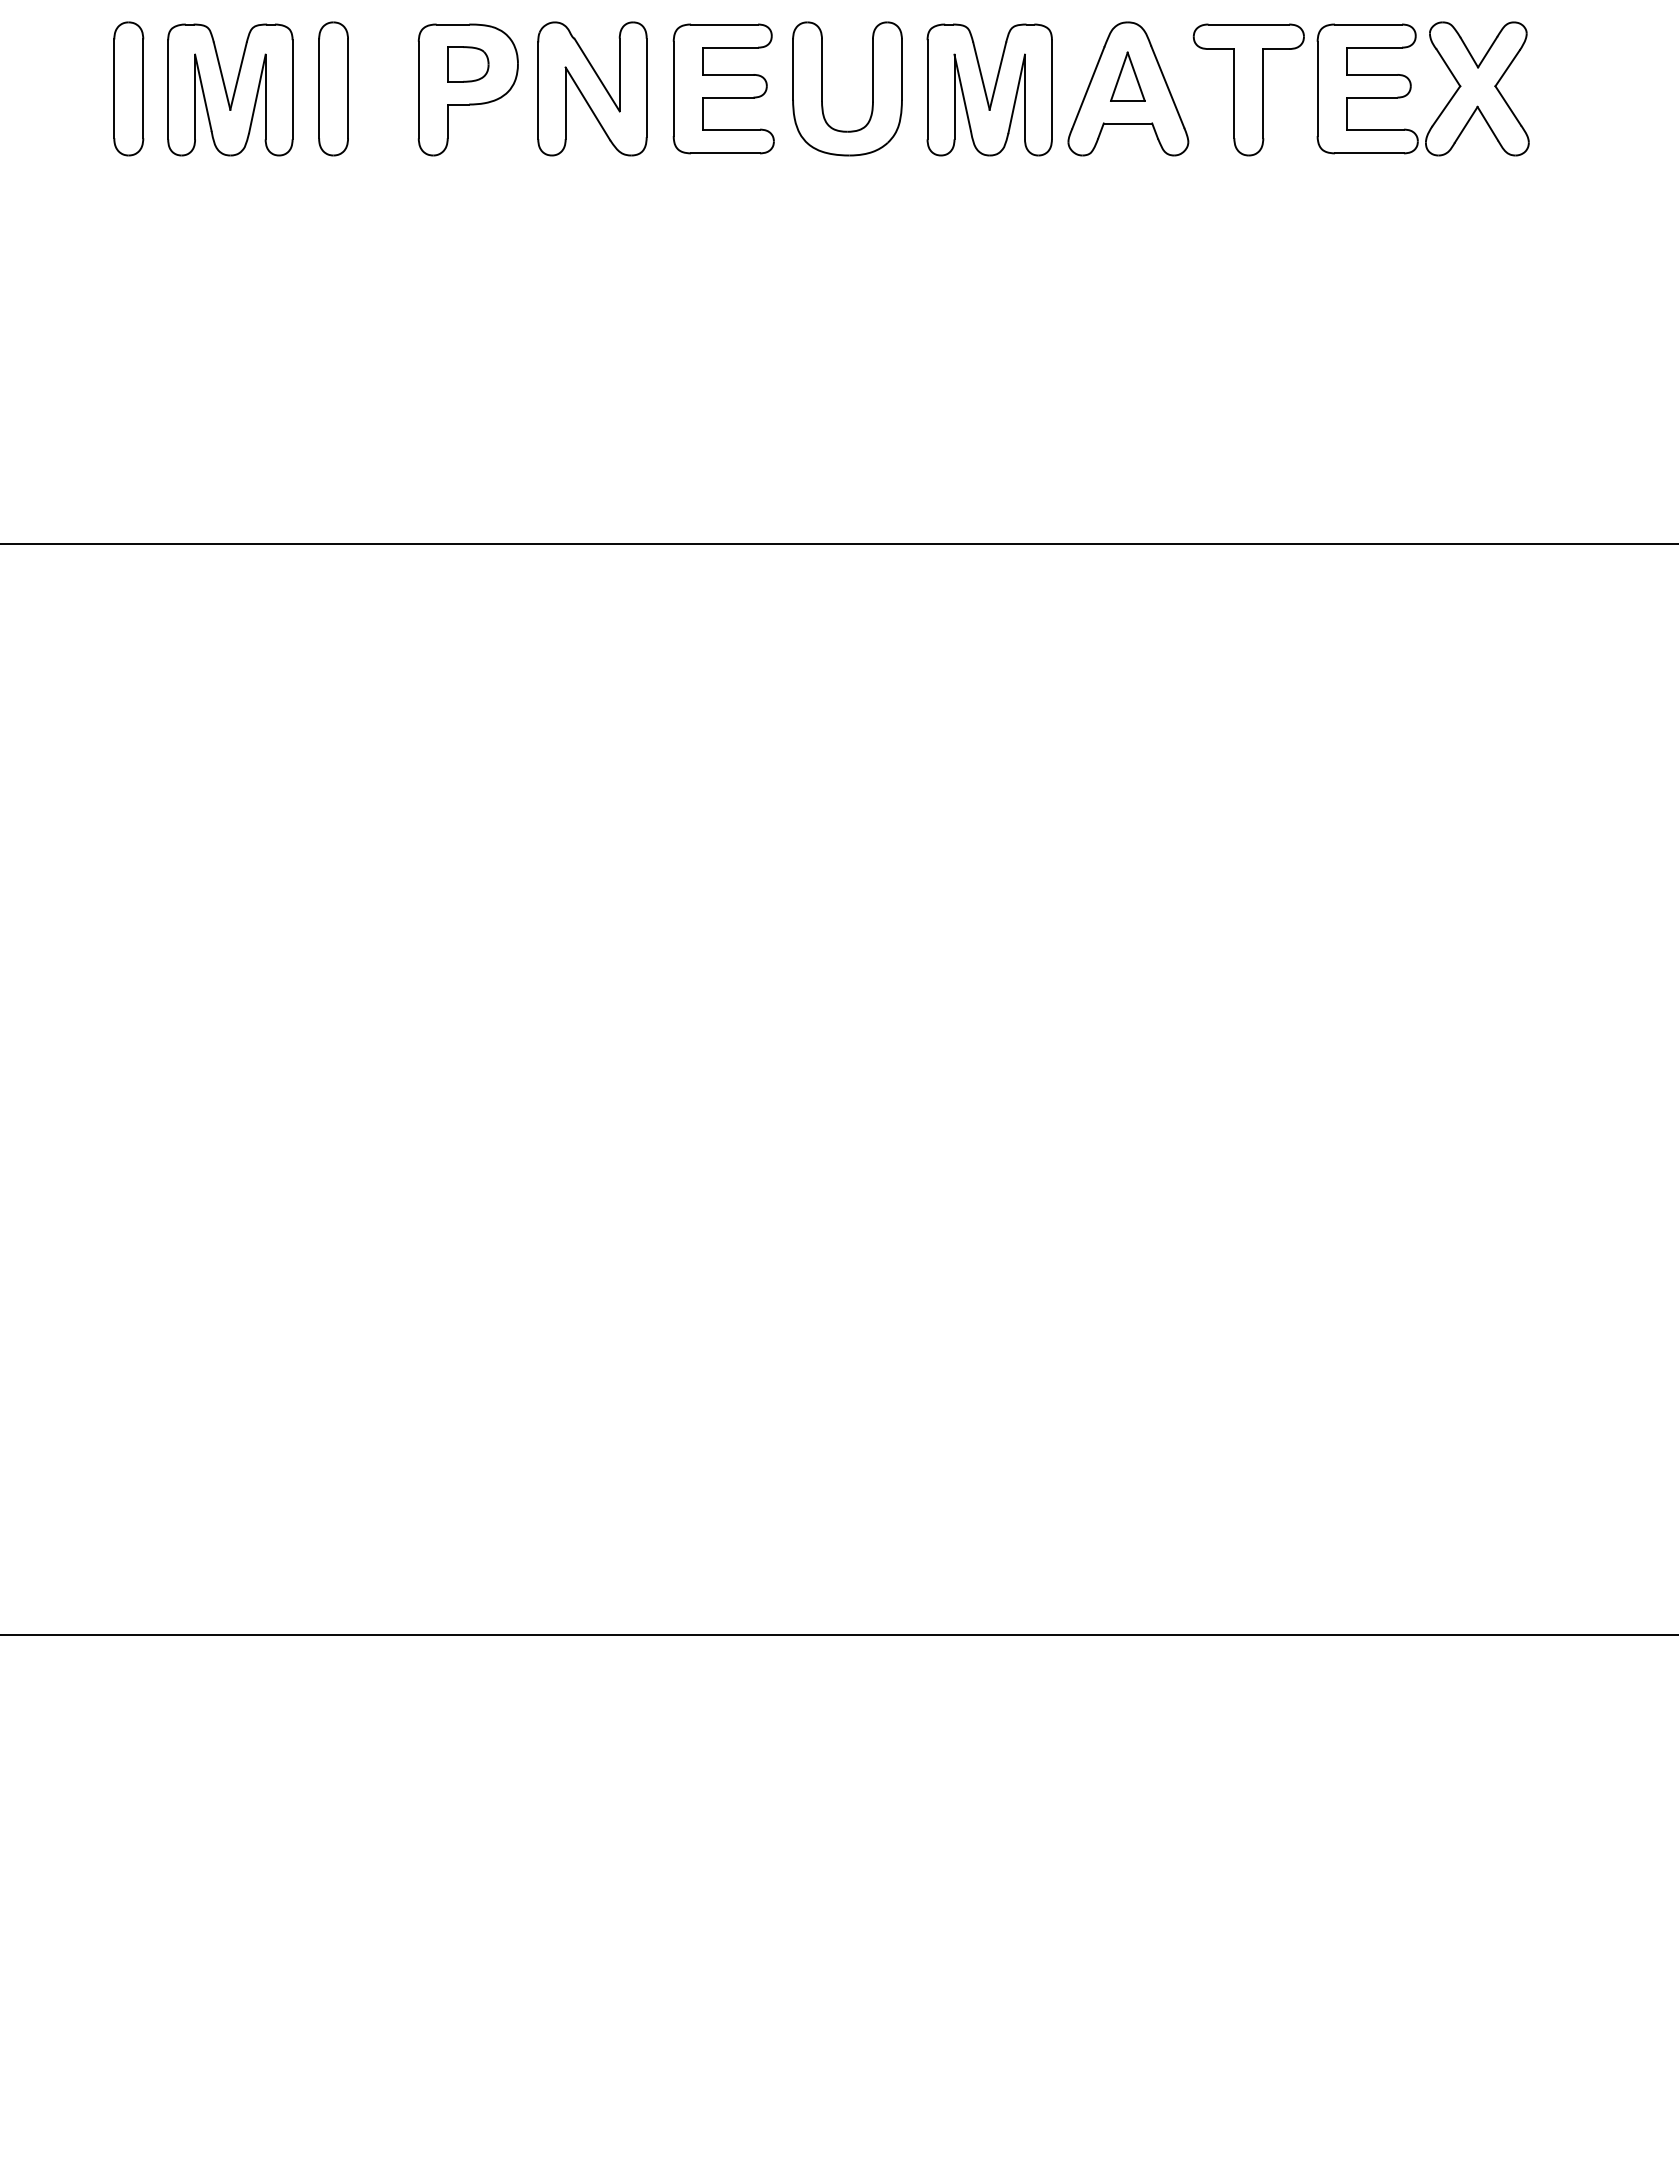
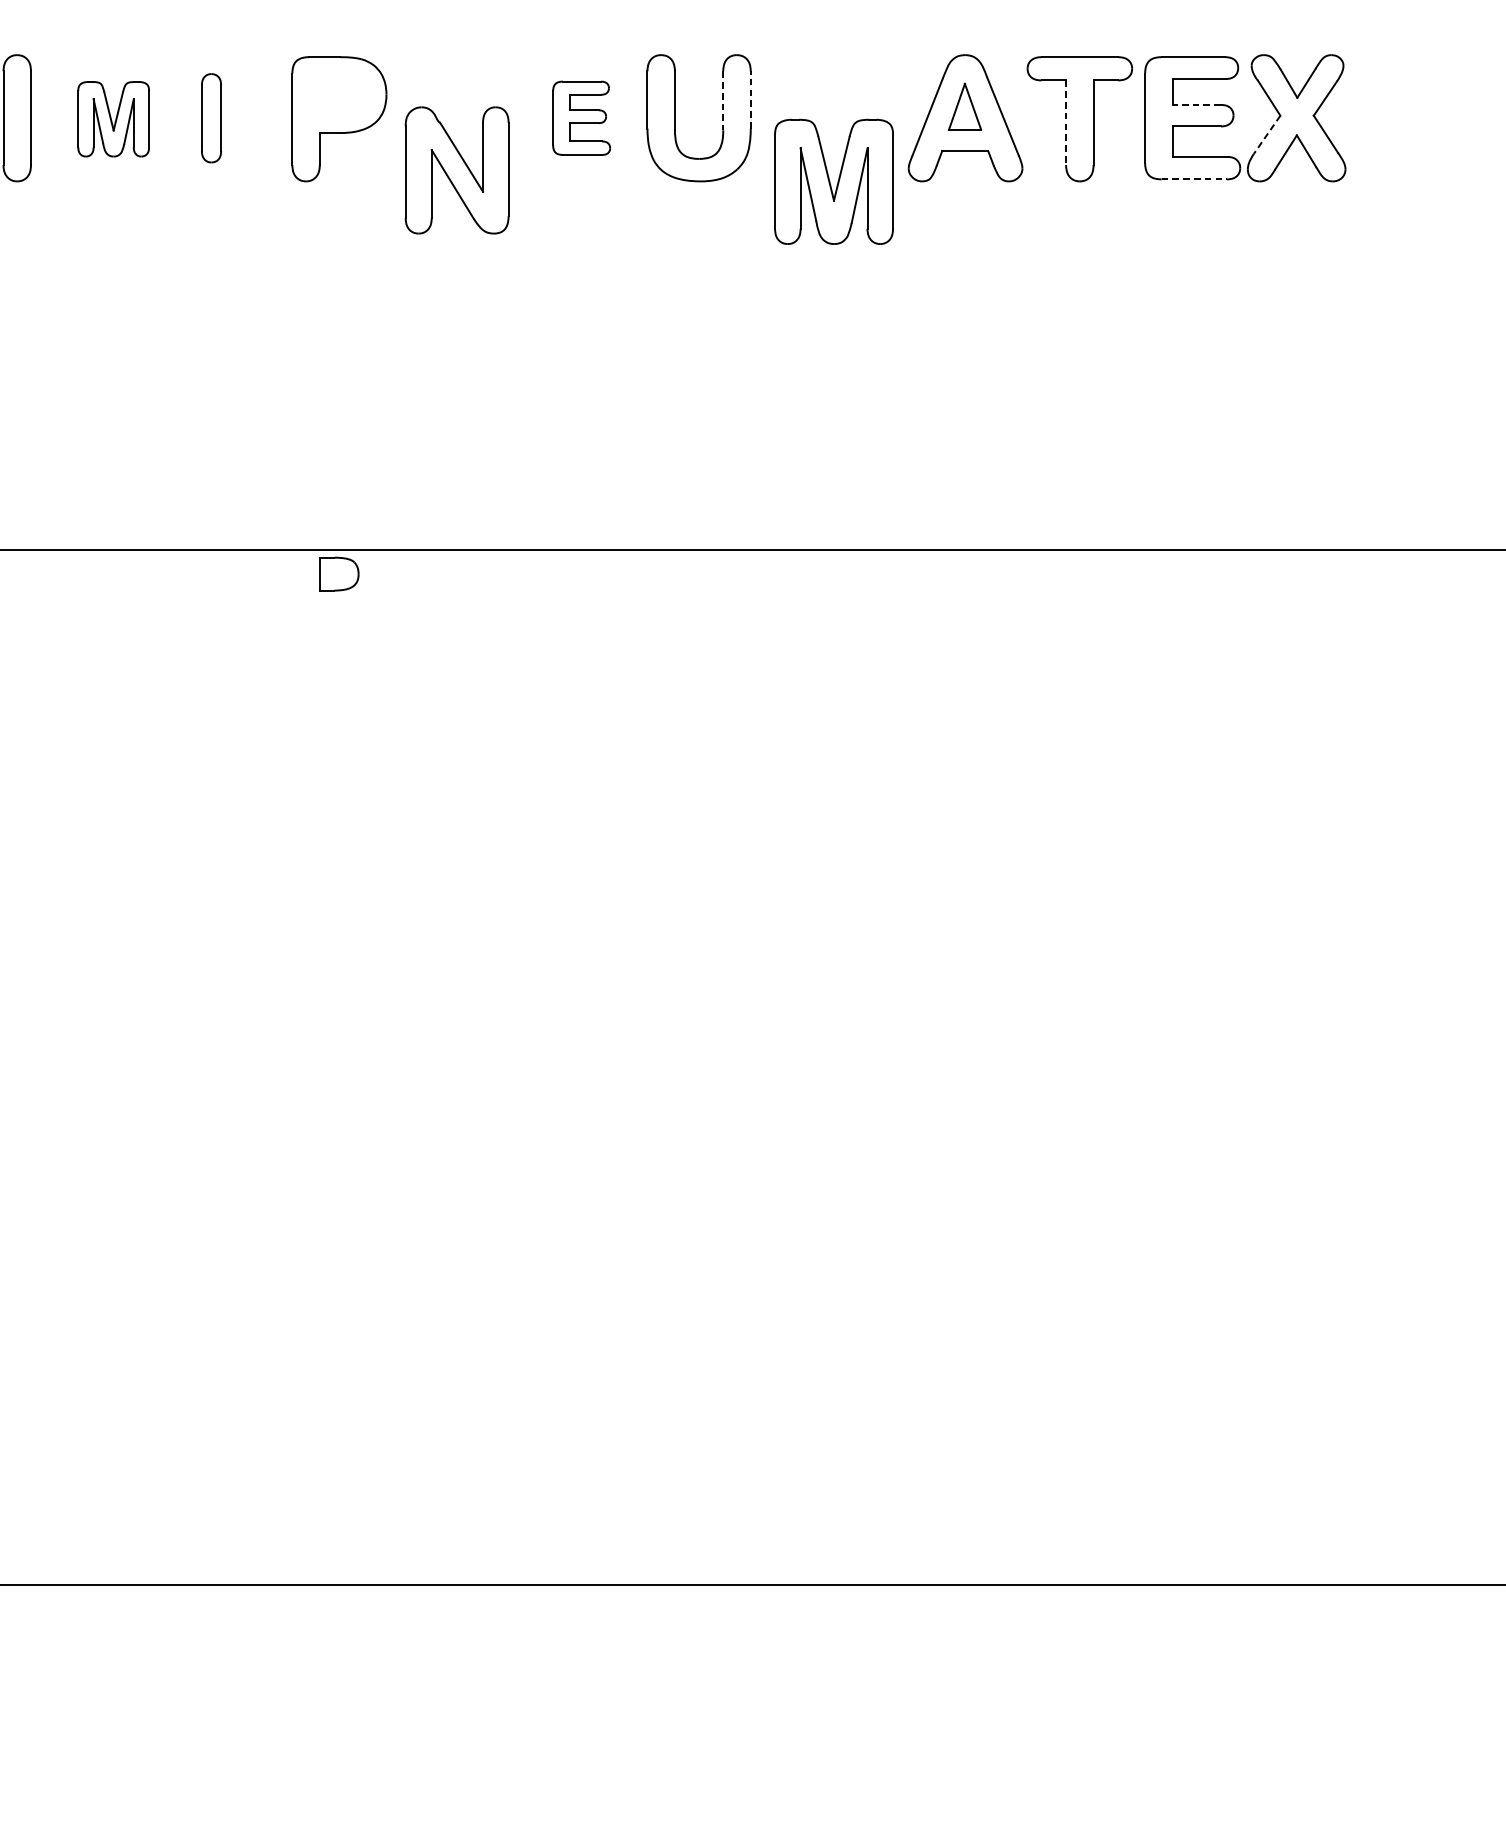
part: (468, 64) -> (339, 574), moved
line: (901, 69) -> (750, 99), solid -> dashed
line: (872, 71) -> (722, 101), solid -> dashed
line: (1371, 74) -> (1196, 104), solid -> dashed
part: (333, 88) -> (211, 117), size x0.7
part: (592, 88) -> (457, 170), moved
part: (723, 88) -> (581, 117), size x0.6
part: (230, 89) -> (113, 118), size x0.6
part: (989, 89) -> (833, 181), moved
line: (1234, 93) -> (1066, 122), solid -> dashed
line: (1446, 106) -> (1267, 134), solid -> dashed
line: (1369, 153) -> (1194, 179), solid -> dashed

